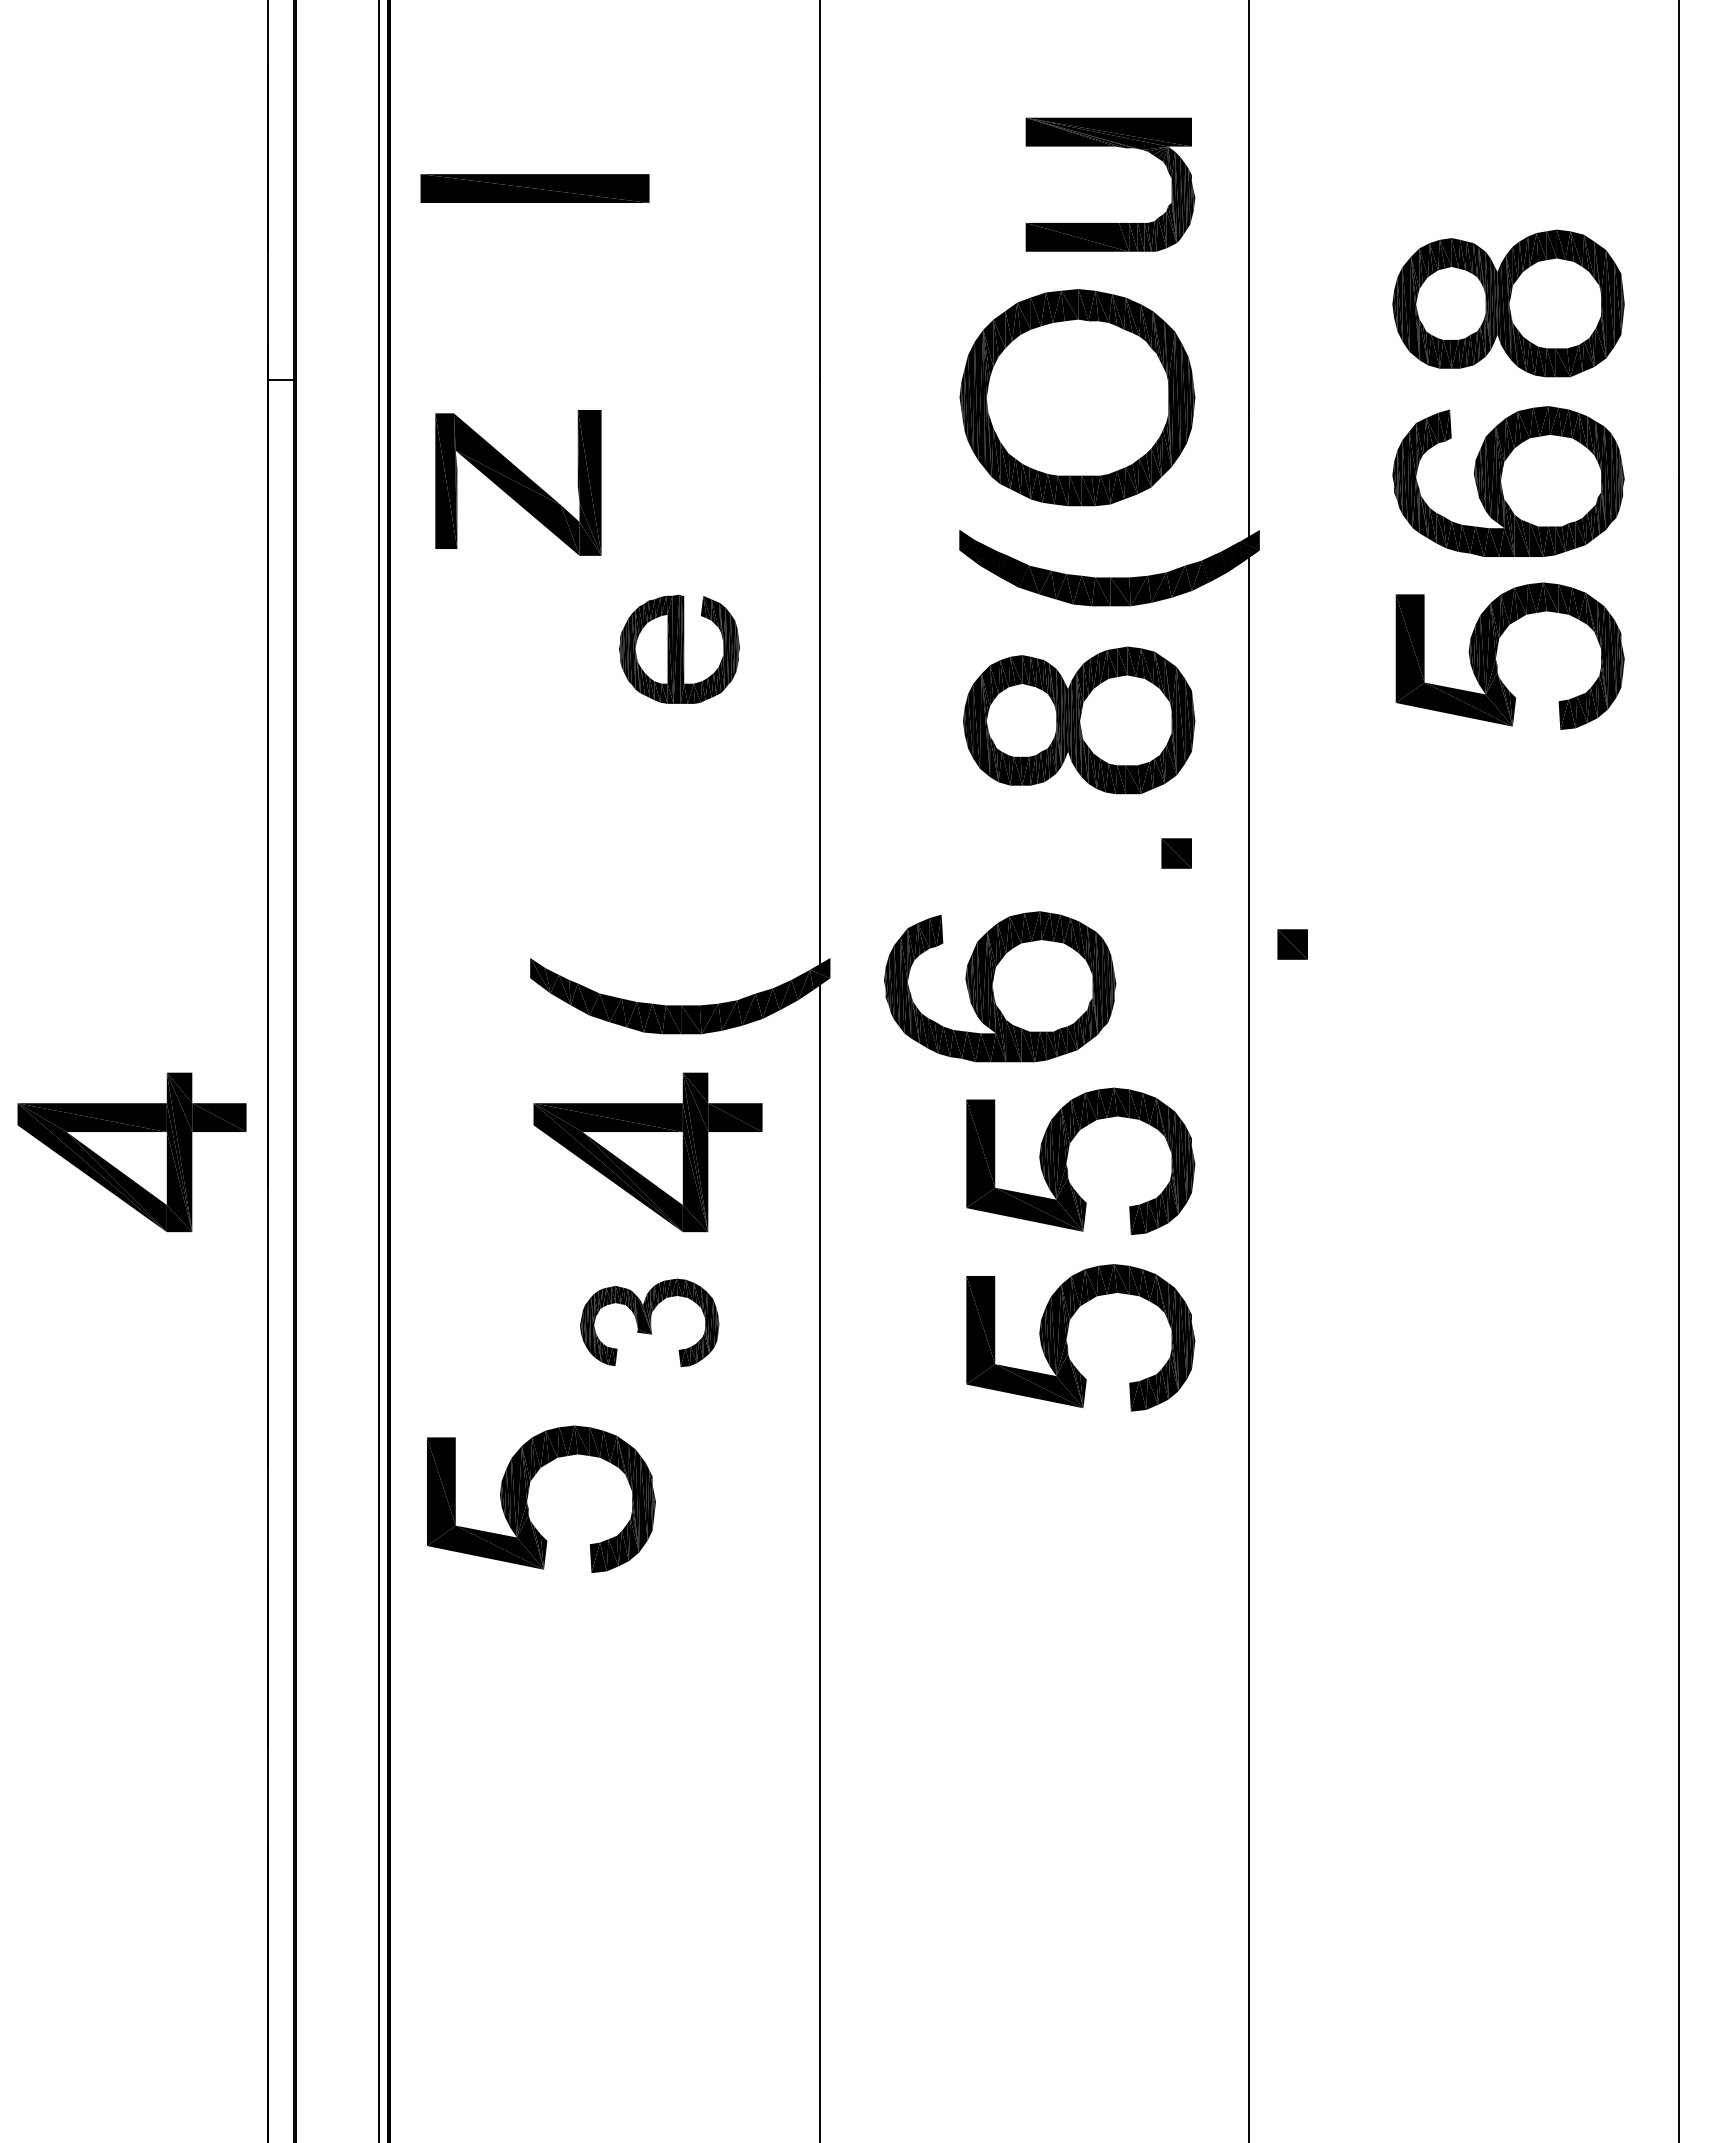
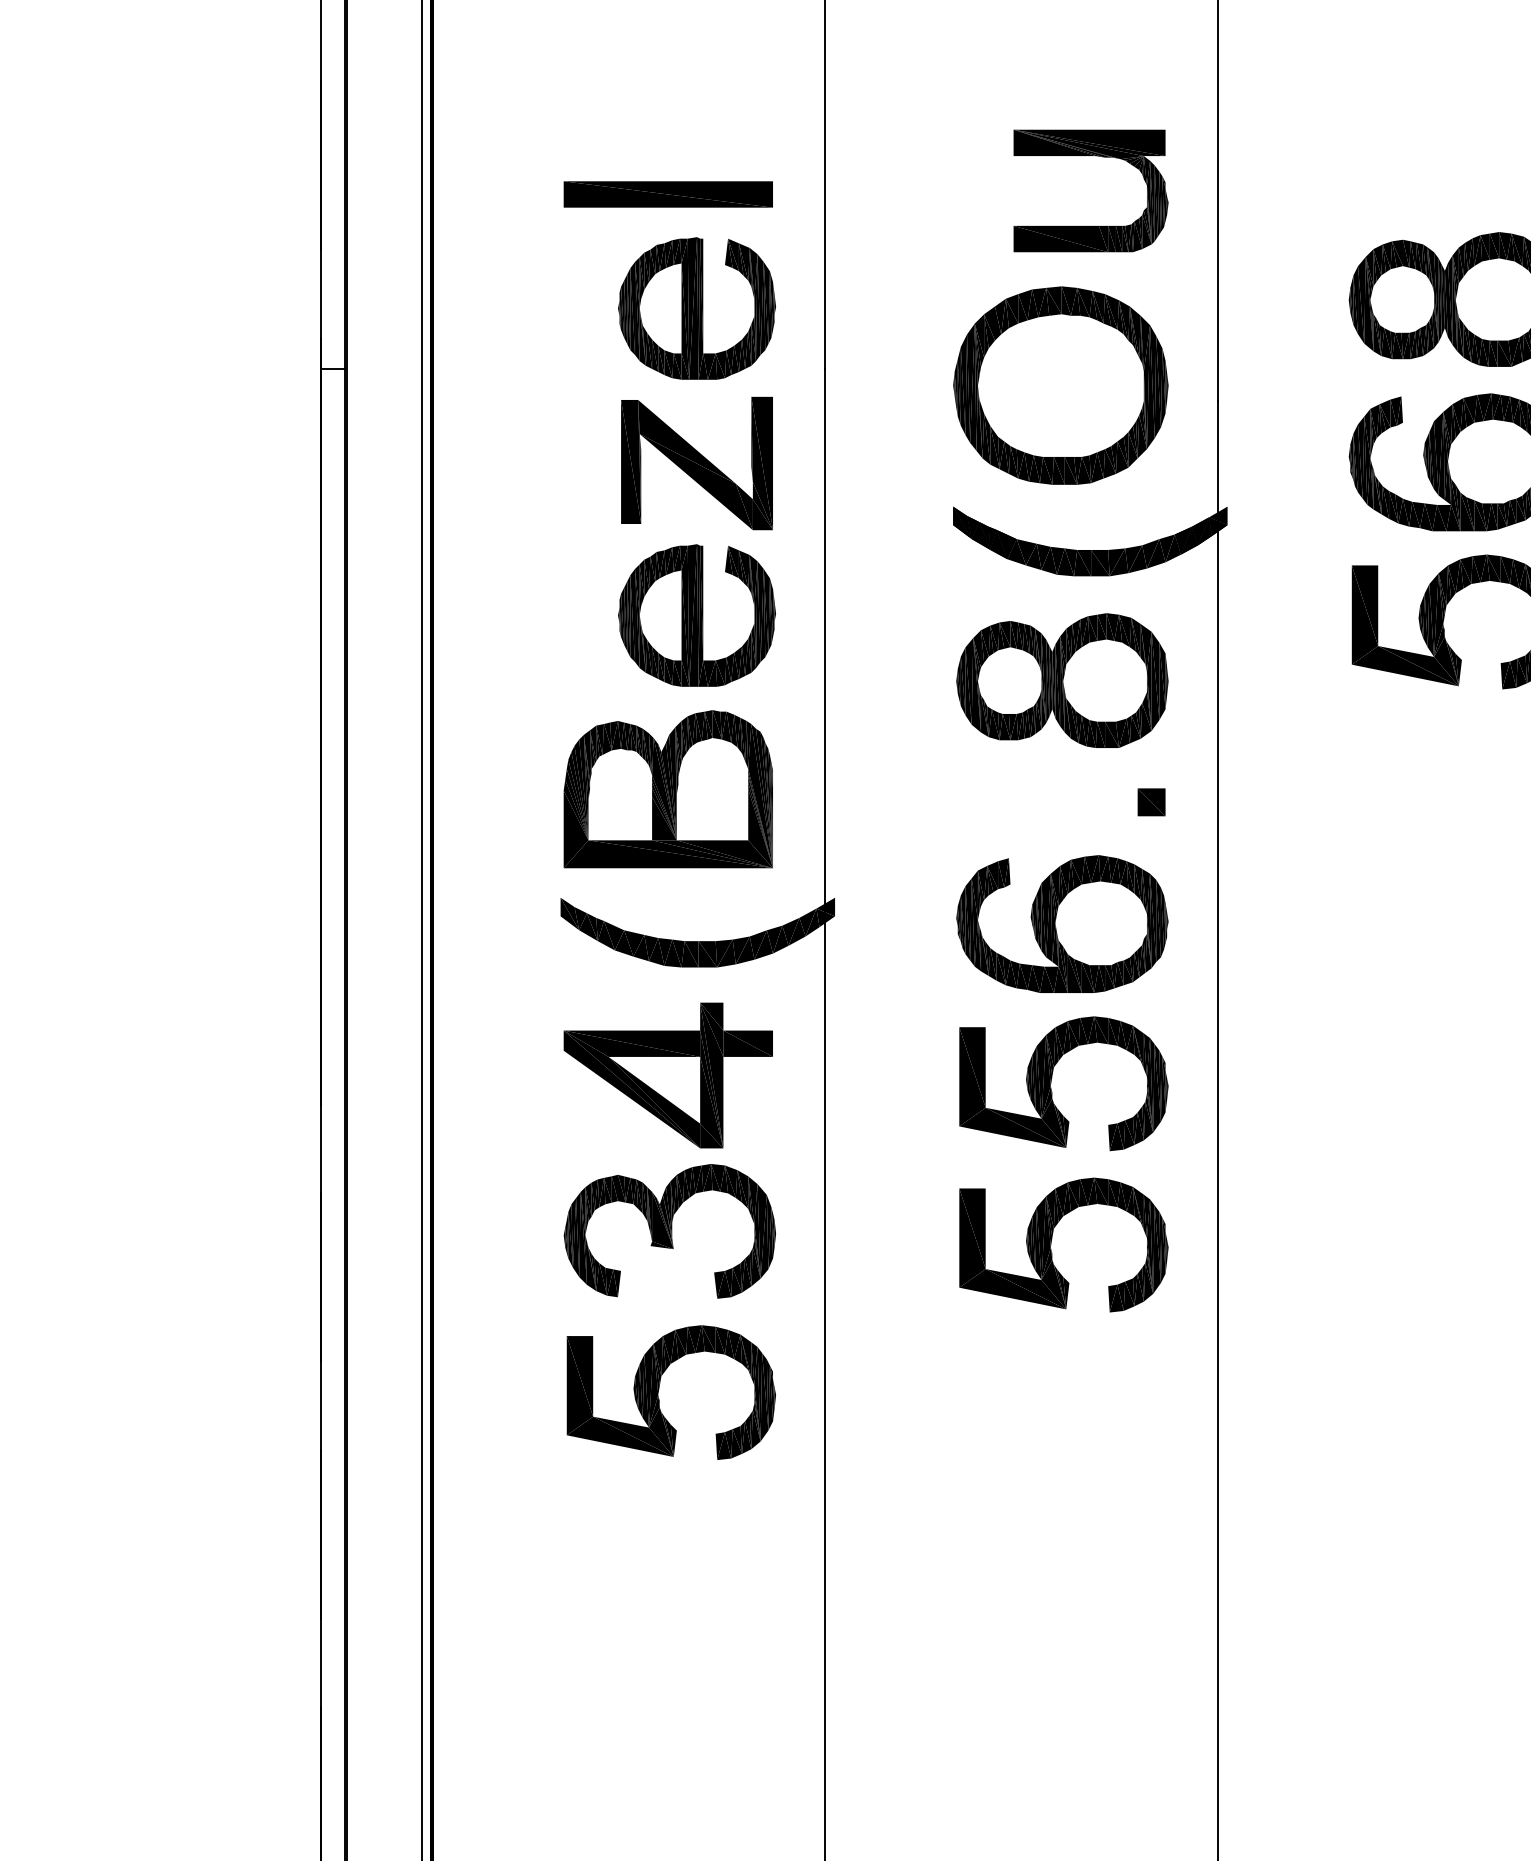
part: (534, 188) -> (667, 194), moved
part: (679, 313) -> (697, 308), added
part: (518, 482) -> (697, 463), moved
part: (679, 649) -> (697, 615), size x1.43
part: (647, 838) -> (667, 788), added
part: (1292, 944) -> (1257, 885), removed
part: (1000, 986) -> (1062, 923), moved
part: (131, 1152) -> (196, 1075), removed
part: (649, 1322) -> (669, 1231), size x1.67
part: (528, 1494) -> (659, 1388), moved

